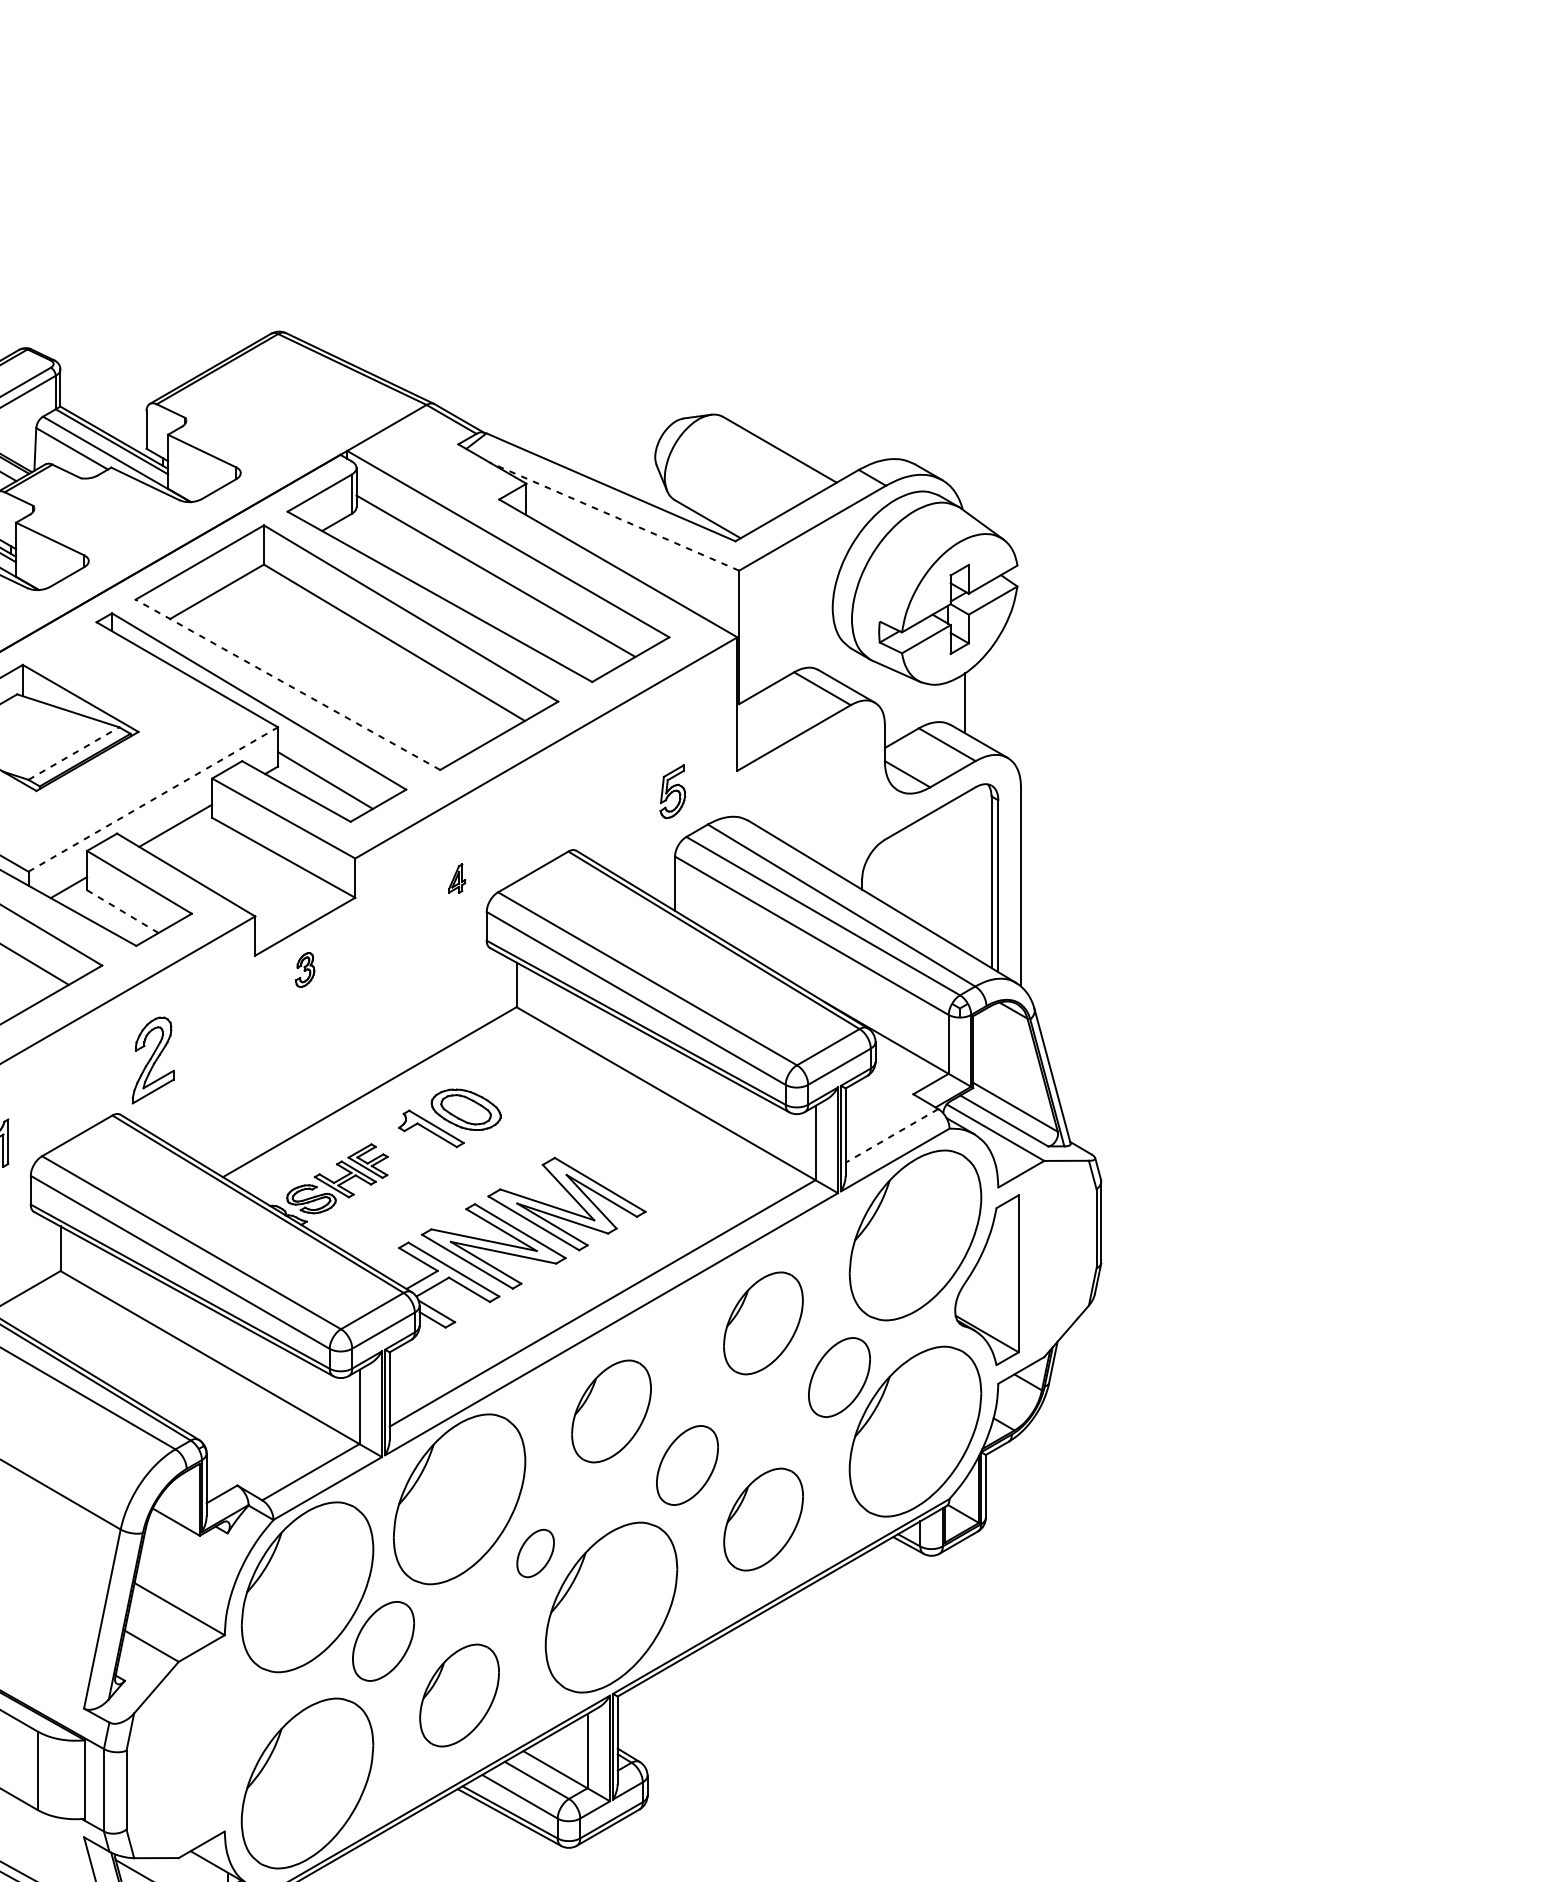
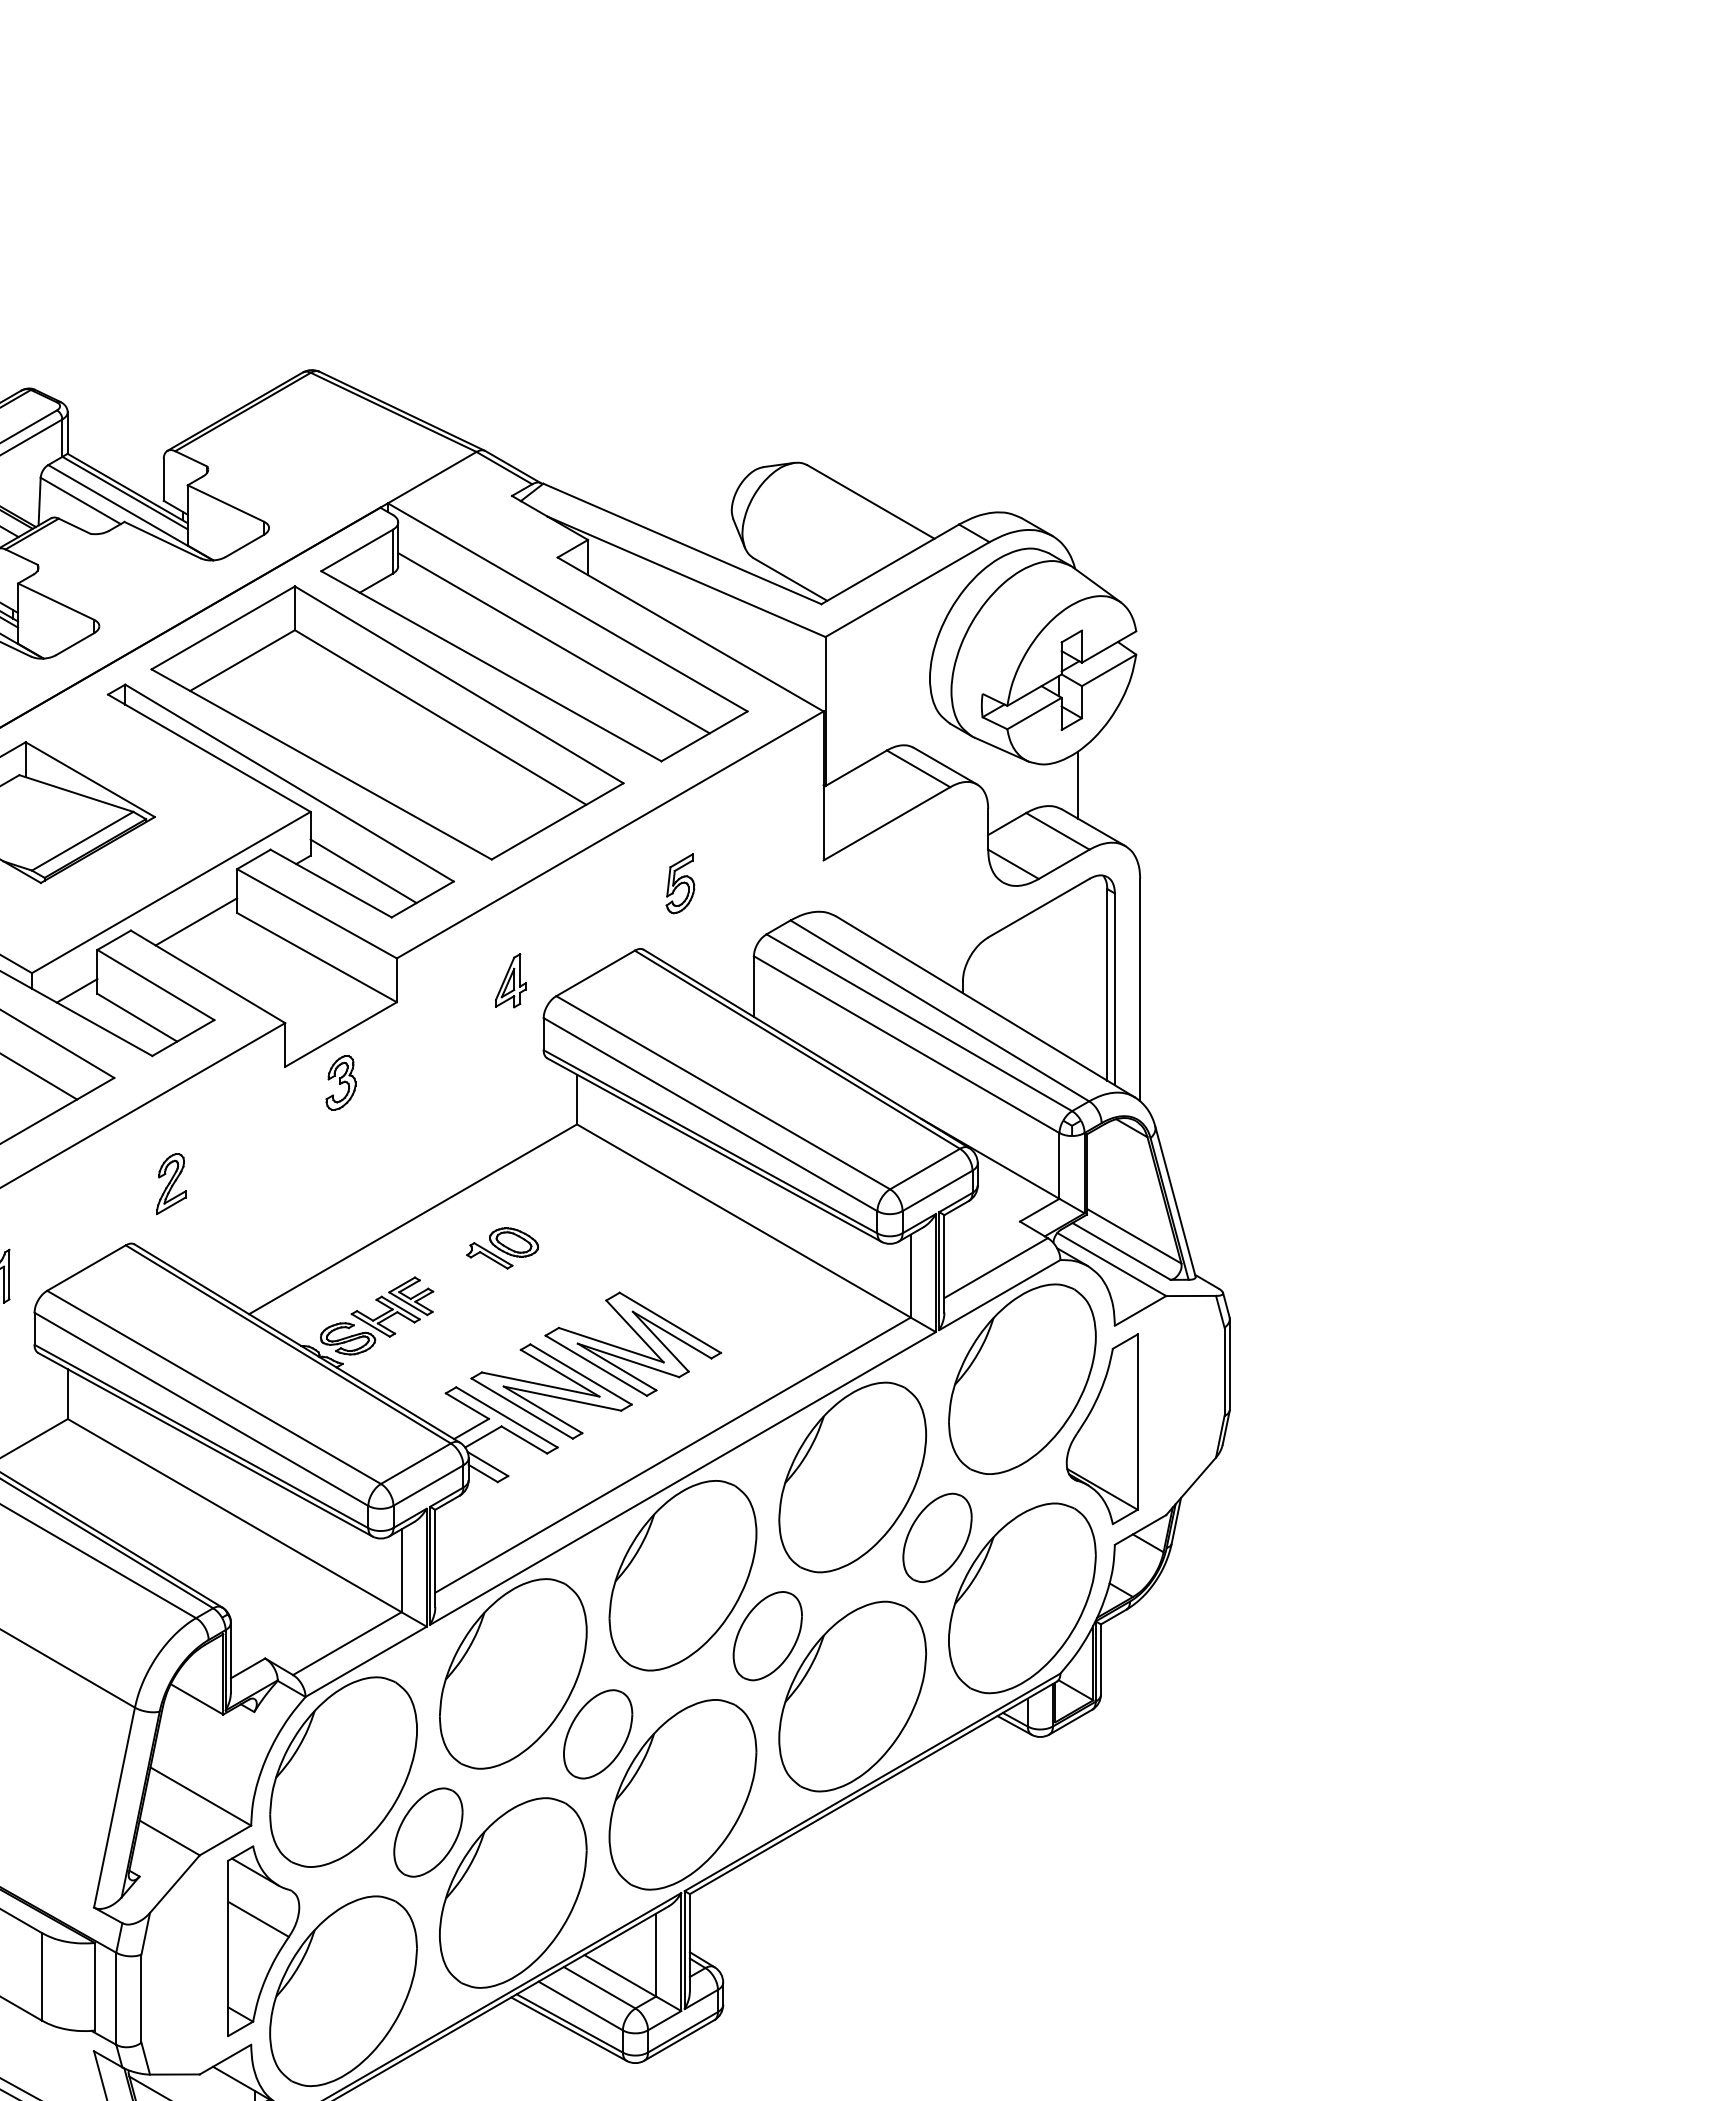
line: (614, 516) -> (686, 576), dashed -> solid
line: (287, 684) -> (321, 764), dashed -> solid
line: (73, 753) -> (82, 841), dashed -> solid
part: (672, 791) -> (680, 883), moved
line: (153, 799) -> (171, 892), dashed -> solid
part: (457, 878) -> (510, 980), size x1.67
line: (122, 911) -> (137, 1017), dashed -> solid
part: (304, 969) -> (340, 1082), size x1.43
part: (153, 1061) -> (171, 1184), size x0.62
part: (449, 1118) -> (502, 1248), size x0.62
line: (892, 1136) -> (996, 1268), dashed -> solid
part: (763, 1323) -> (852, 1477), size x1.67
part: (611, 1411) -> (682, 1575), size x1.67
part: (763, 1519) -> (852, 1696), size x1.67
part: (535, 1553) -> (598, 1734), size x1.67
part: (459, 1695) -> (513, 1892), size x1.67
part: (235, 1738) -> (263, 1940), added

